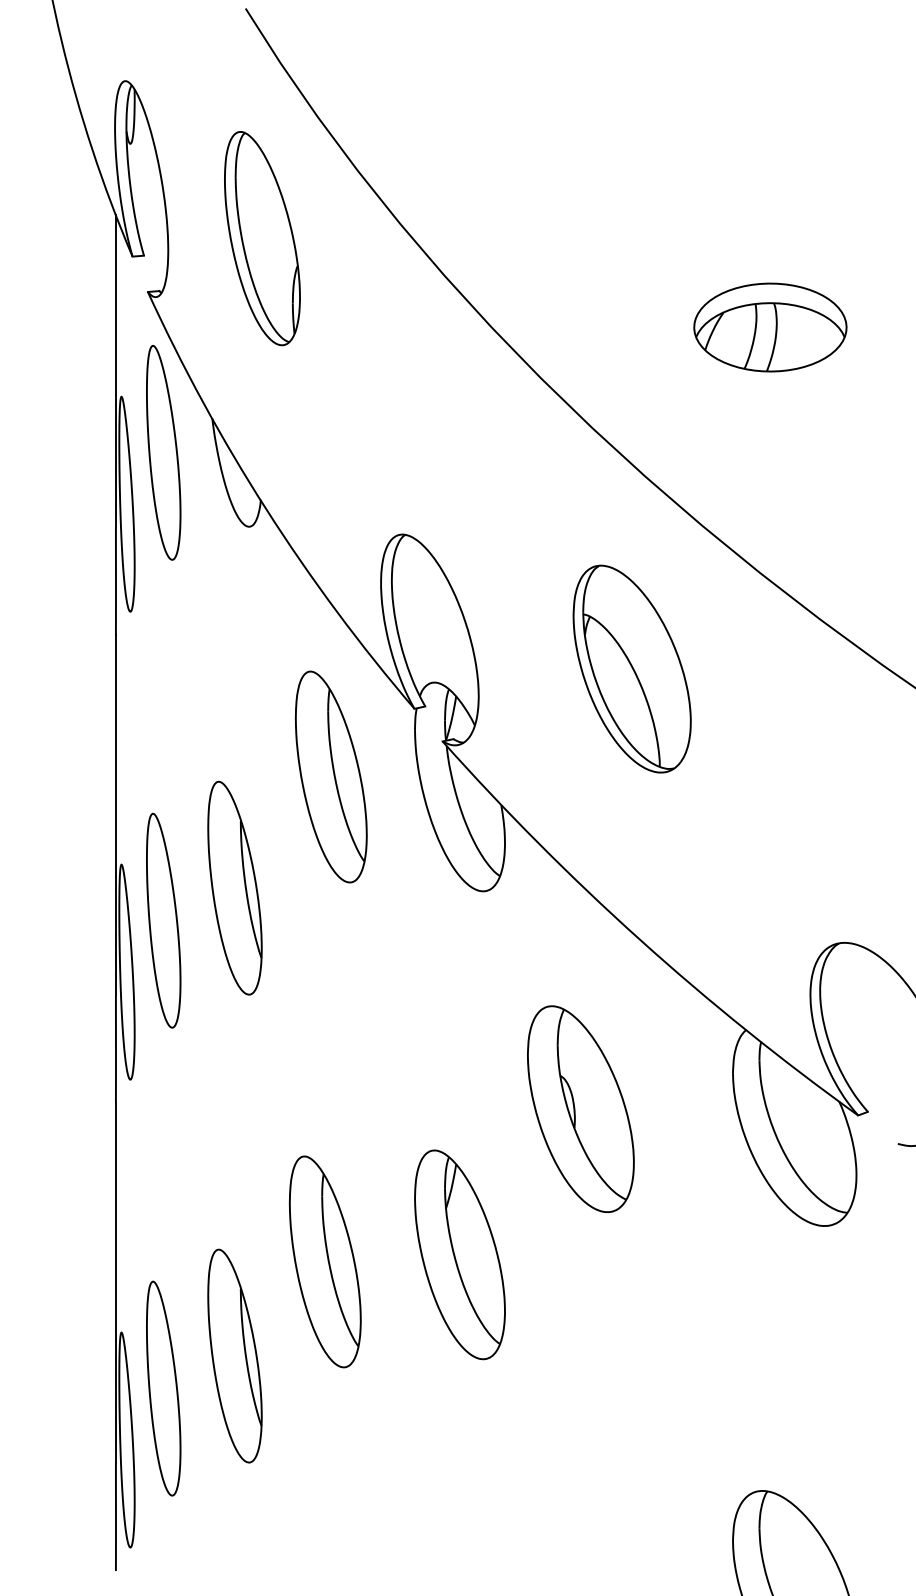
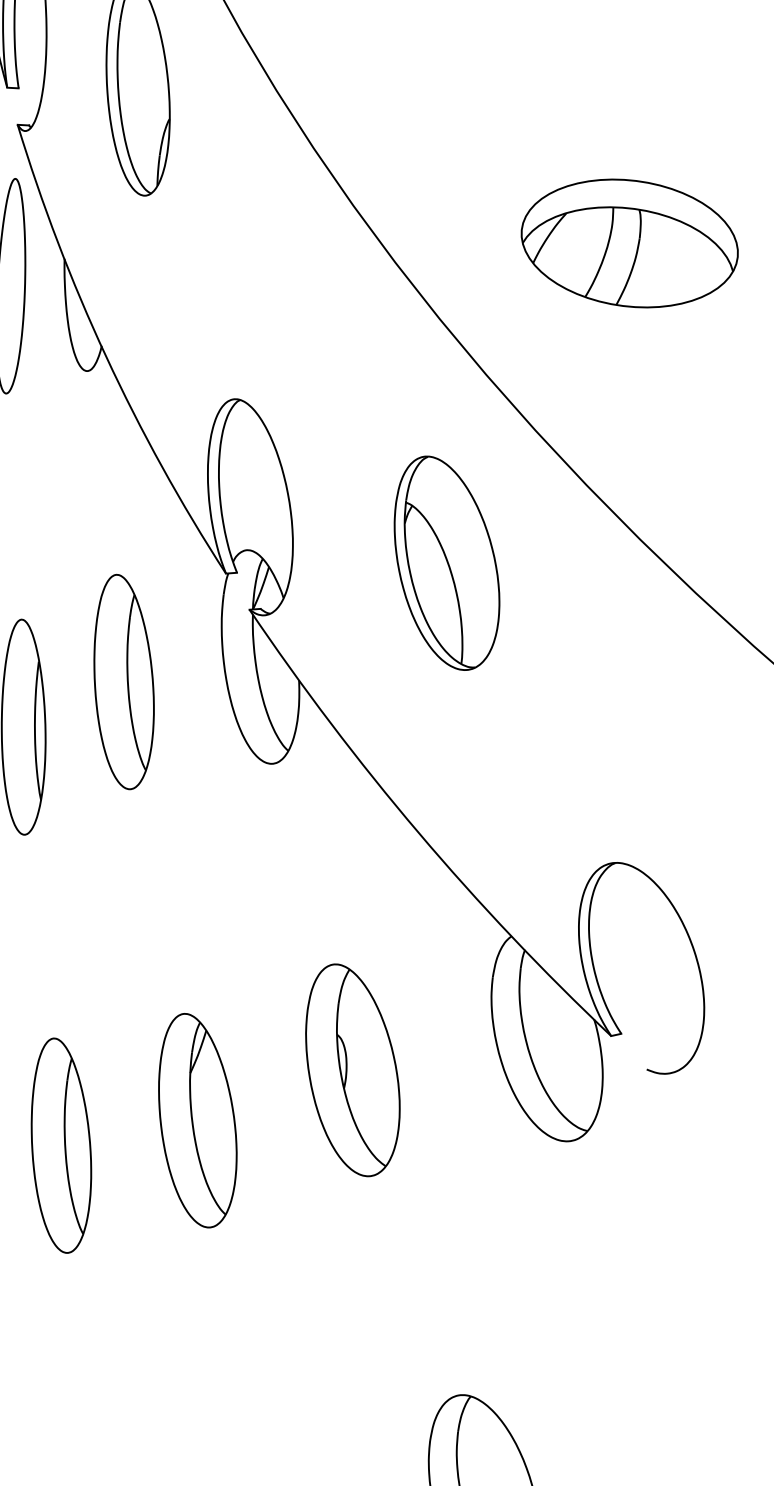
part: (770, 327) -> (629, 243), size x1.43
part: (330, 776) -> (123, 681), moved
part: (580, 1108) -> (352, 1069), moved
part: (324, 1261) -> (60, 1145), moved

